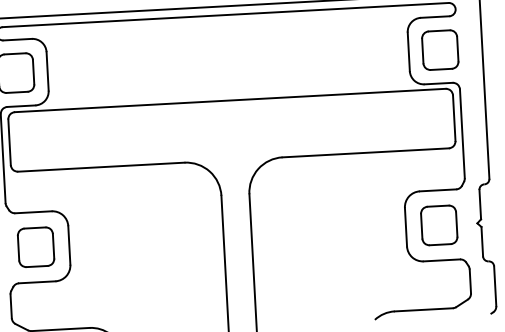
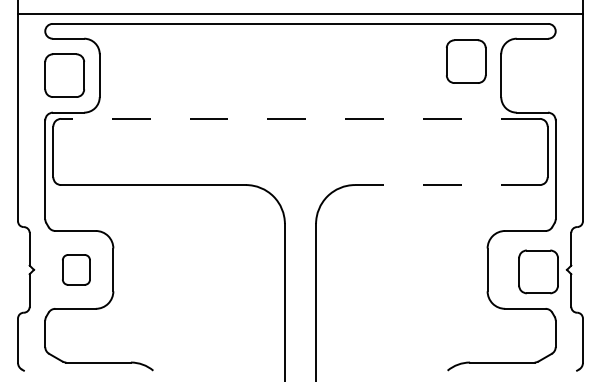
part: (440, 49) -> (466, 61), moved
line: (229, 100) -> (299, 118), solid -> dashed
line: (364, 153) -> (446, 185), solid -> dashed
part: (439, 225) -> (538, 271), moved
part: (36, 246) -> (76, 269), size x0.7

